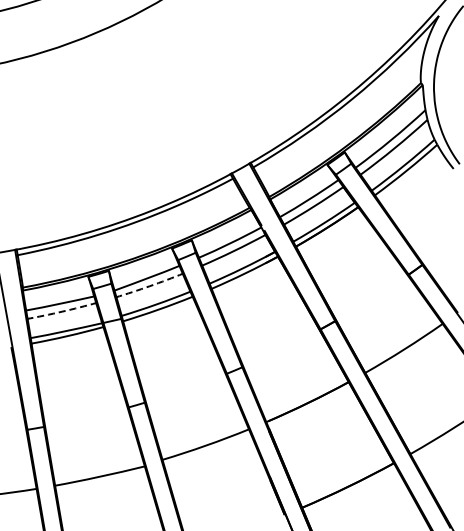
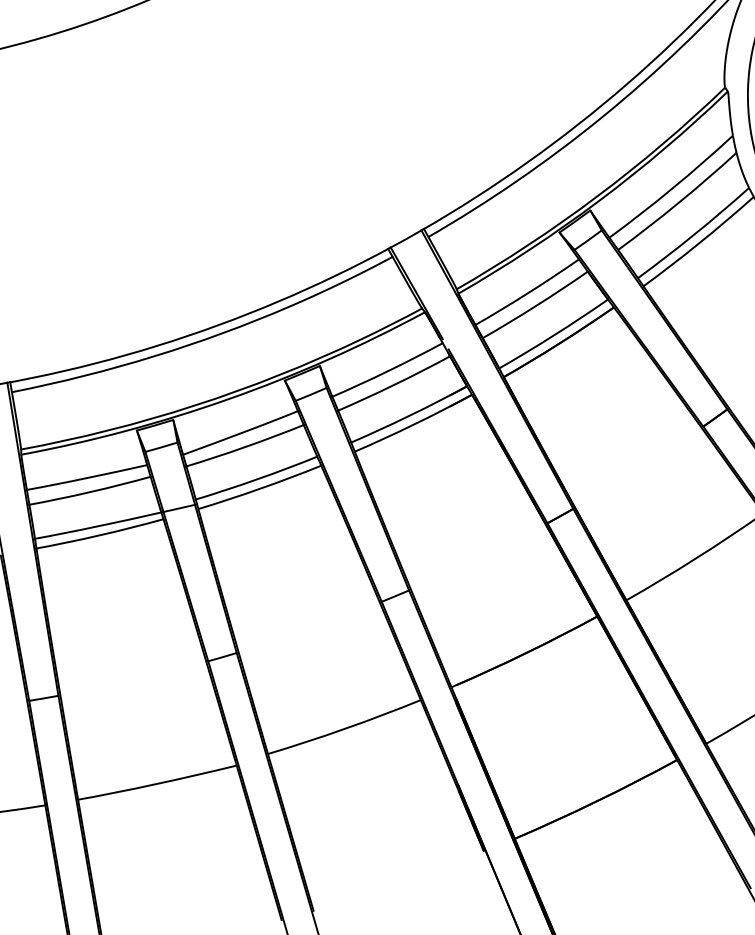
arc: (149, 286) -> (244, 447), dashed -> solid
arc: (62, 311) -> (91, 491), dashed -> solid

